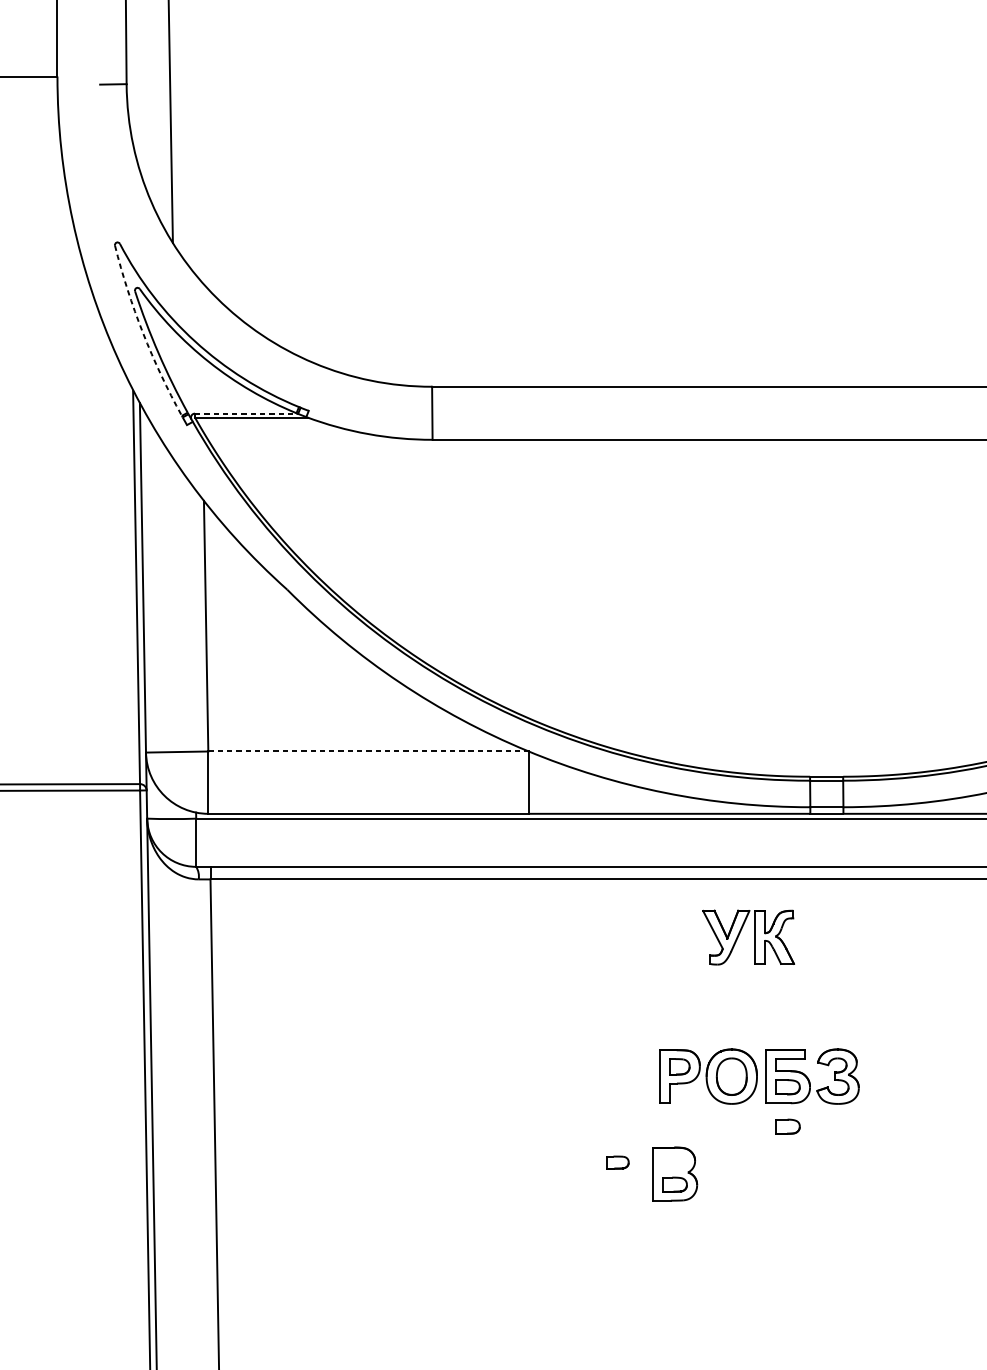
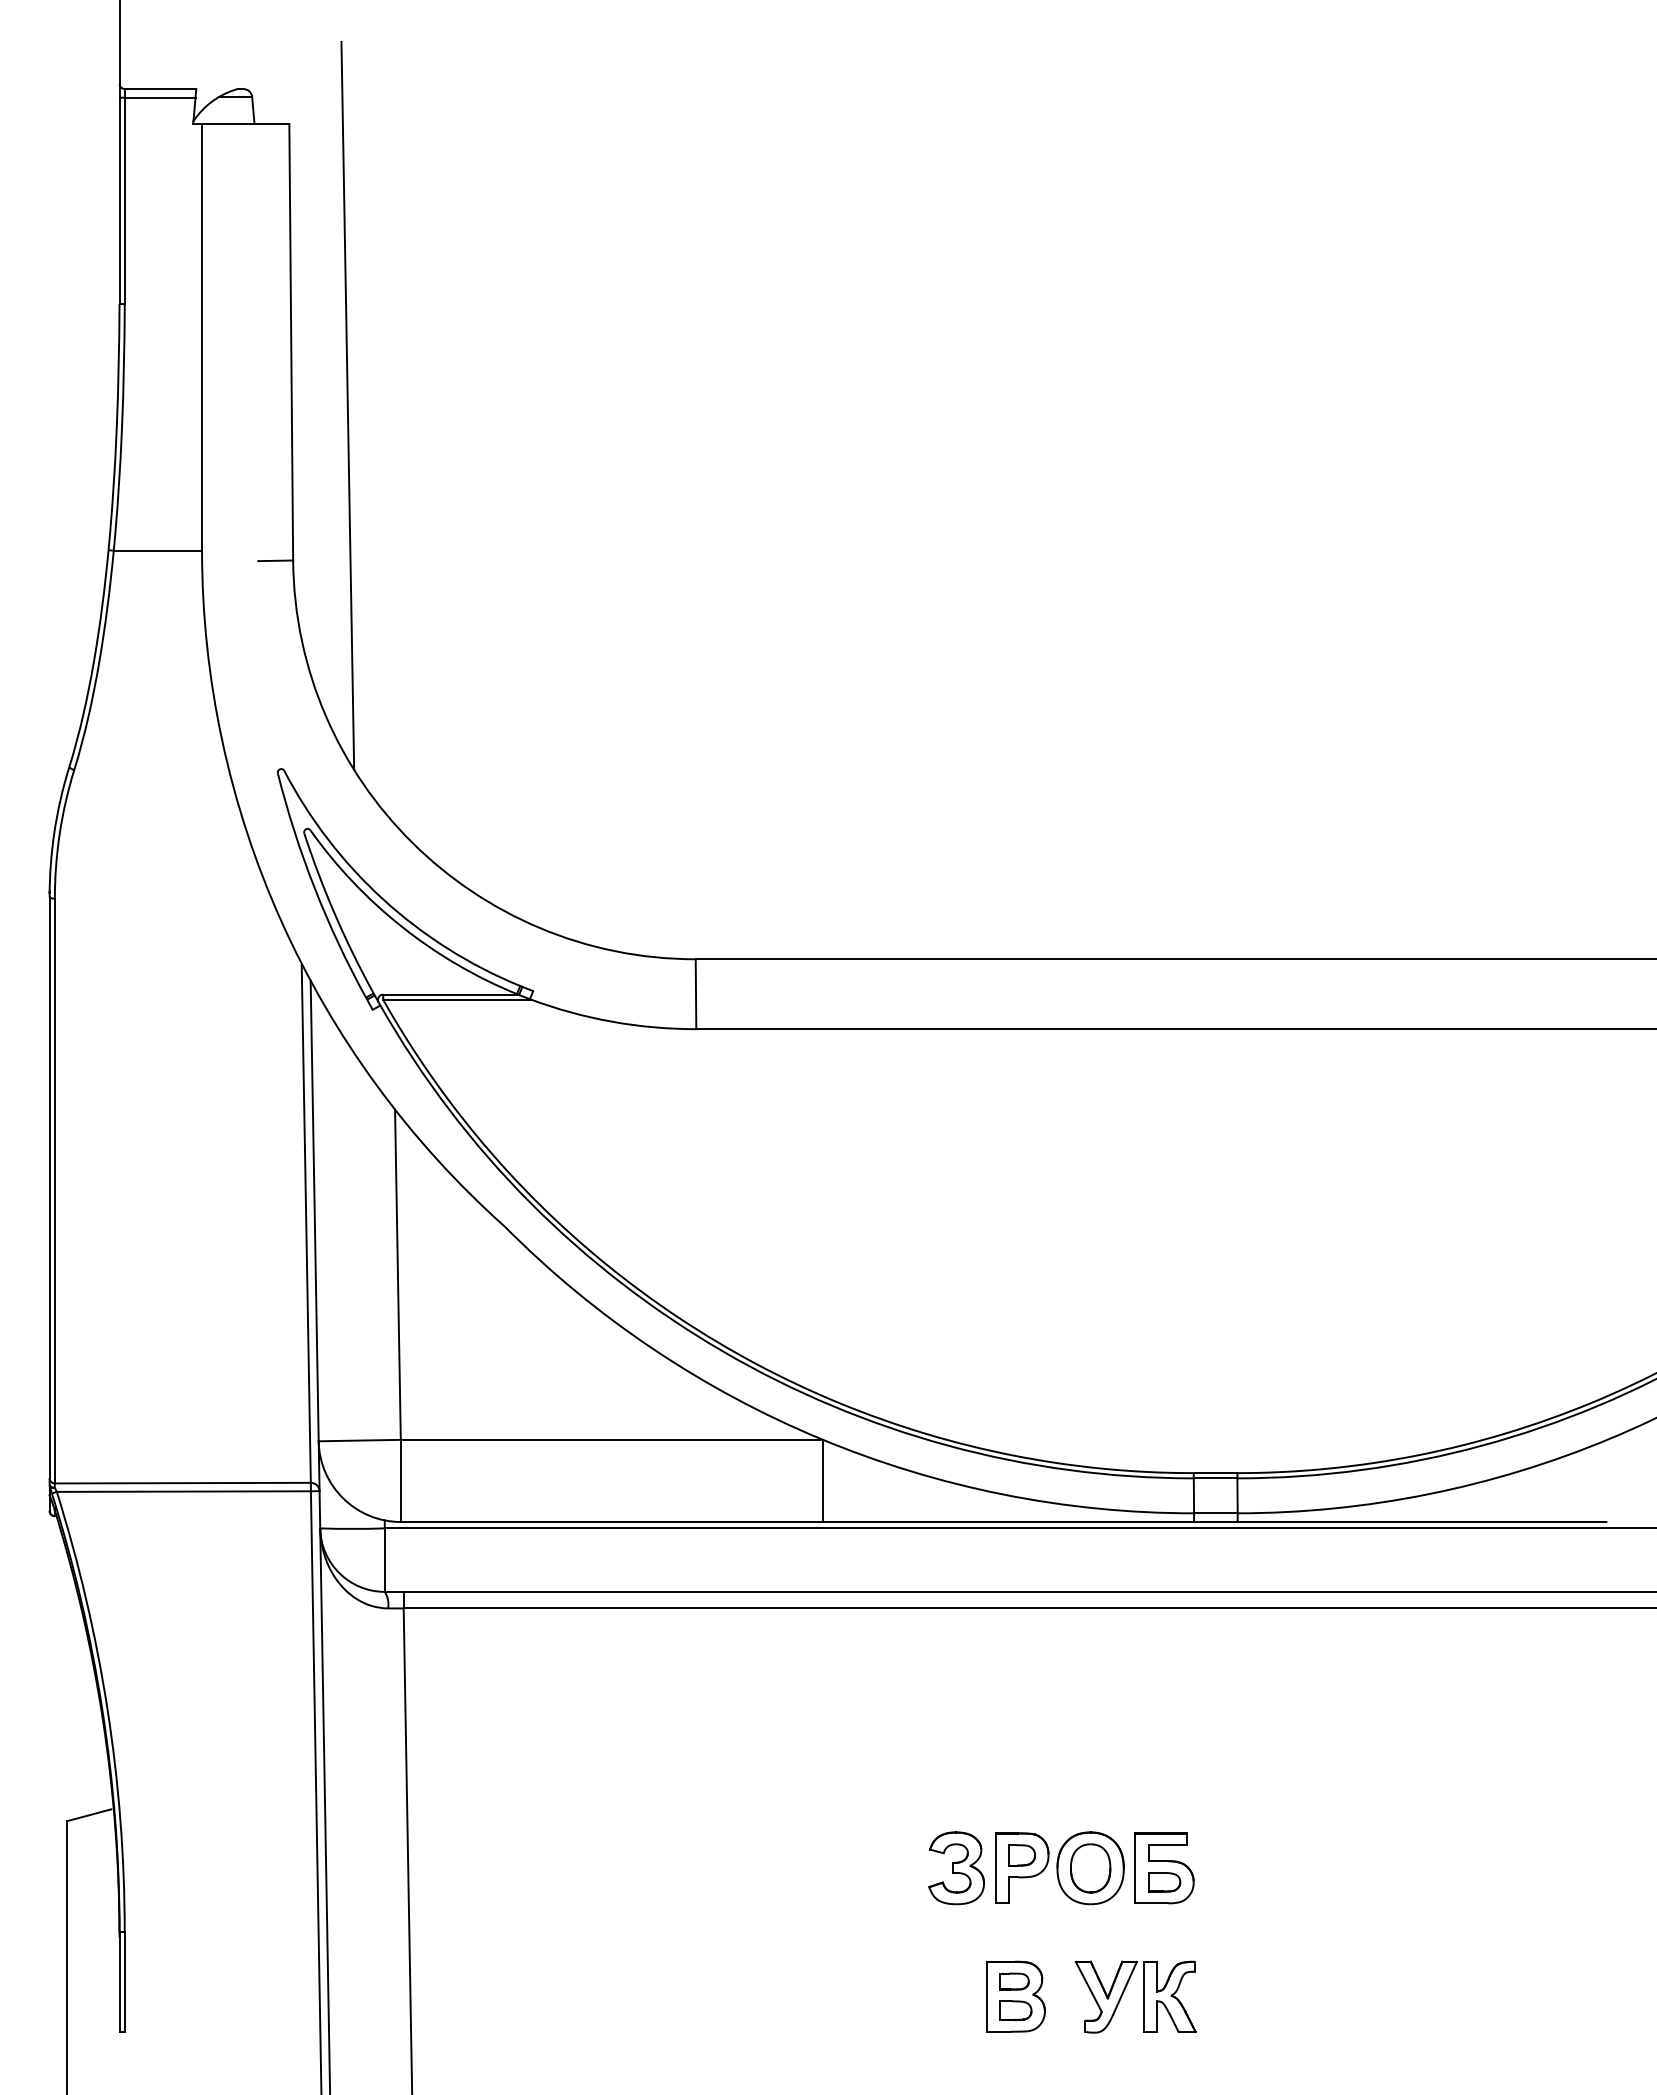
arc: (142, 333) -> (314, 888), dashed -> solid
line: (246, 413) -> (450, 994), dashed -> solid
line: (368, 751) -> (612, 1439), dashed -> solid
part: (754, 937) -> (1143, 1996), moved
part: (837, 1076) -> (956, 1868), moved
part: (787, 1126) -> (1164, 1934), removed
part: (617, 1162) -> (1014, 1981), moved

